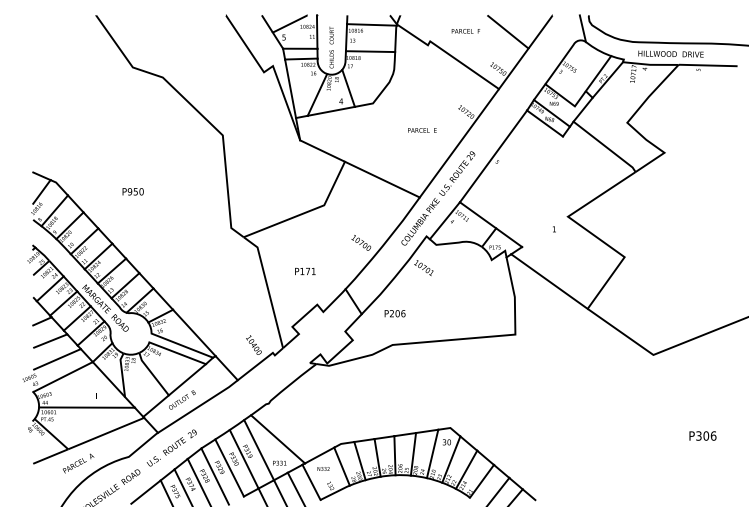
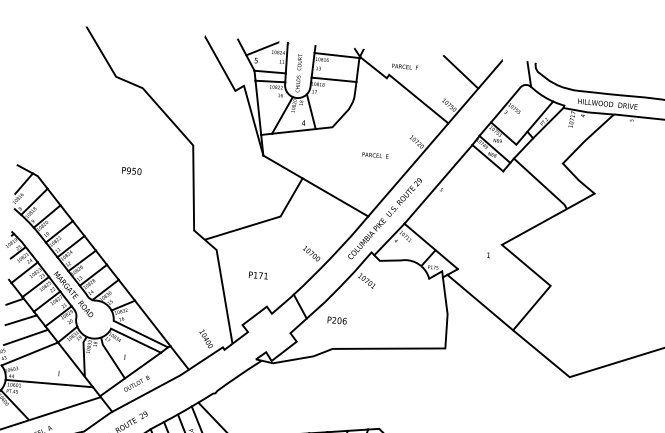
text: (465, 31) -> (404, 67), moved
text: (132, 191) -> (131, 170), moved

